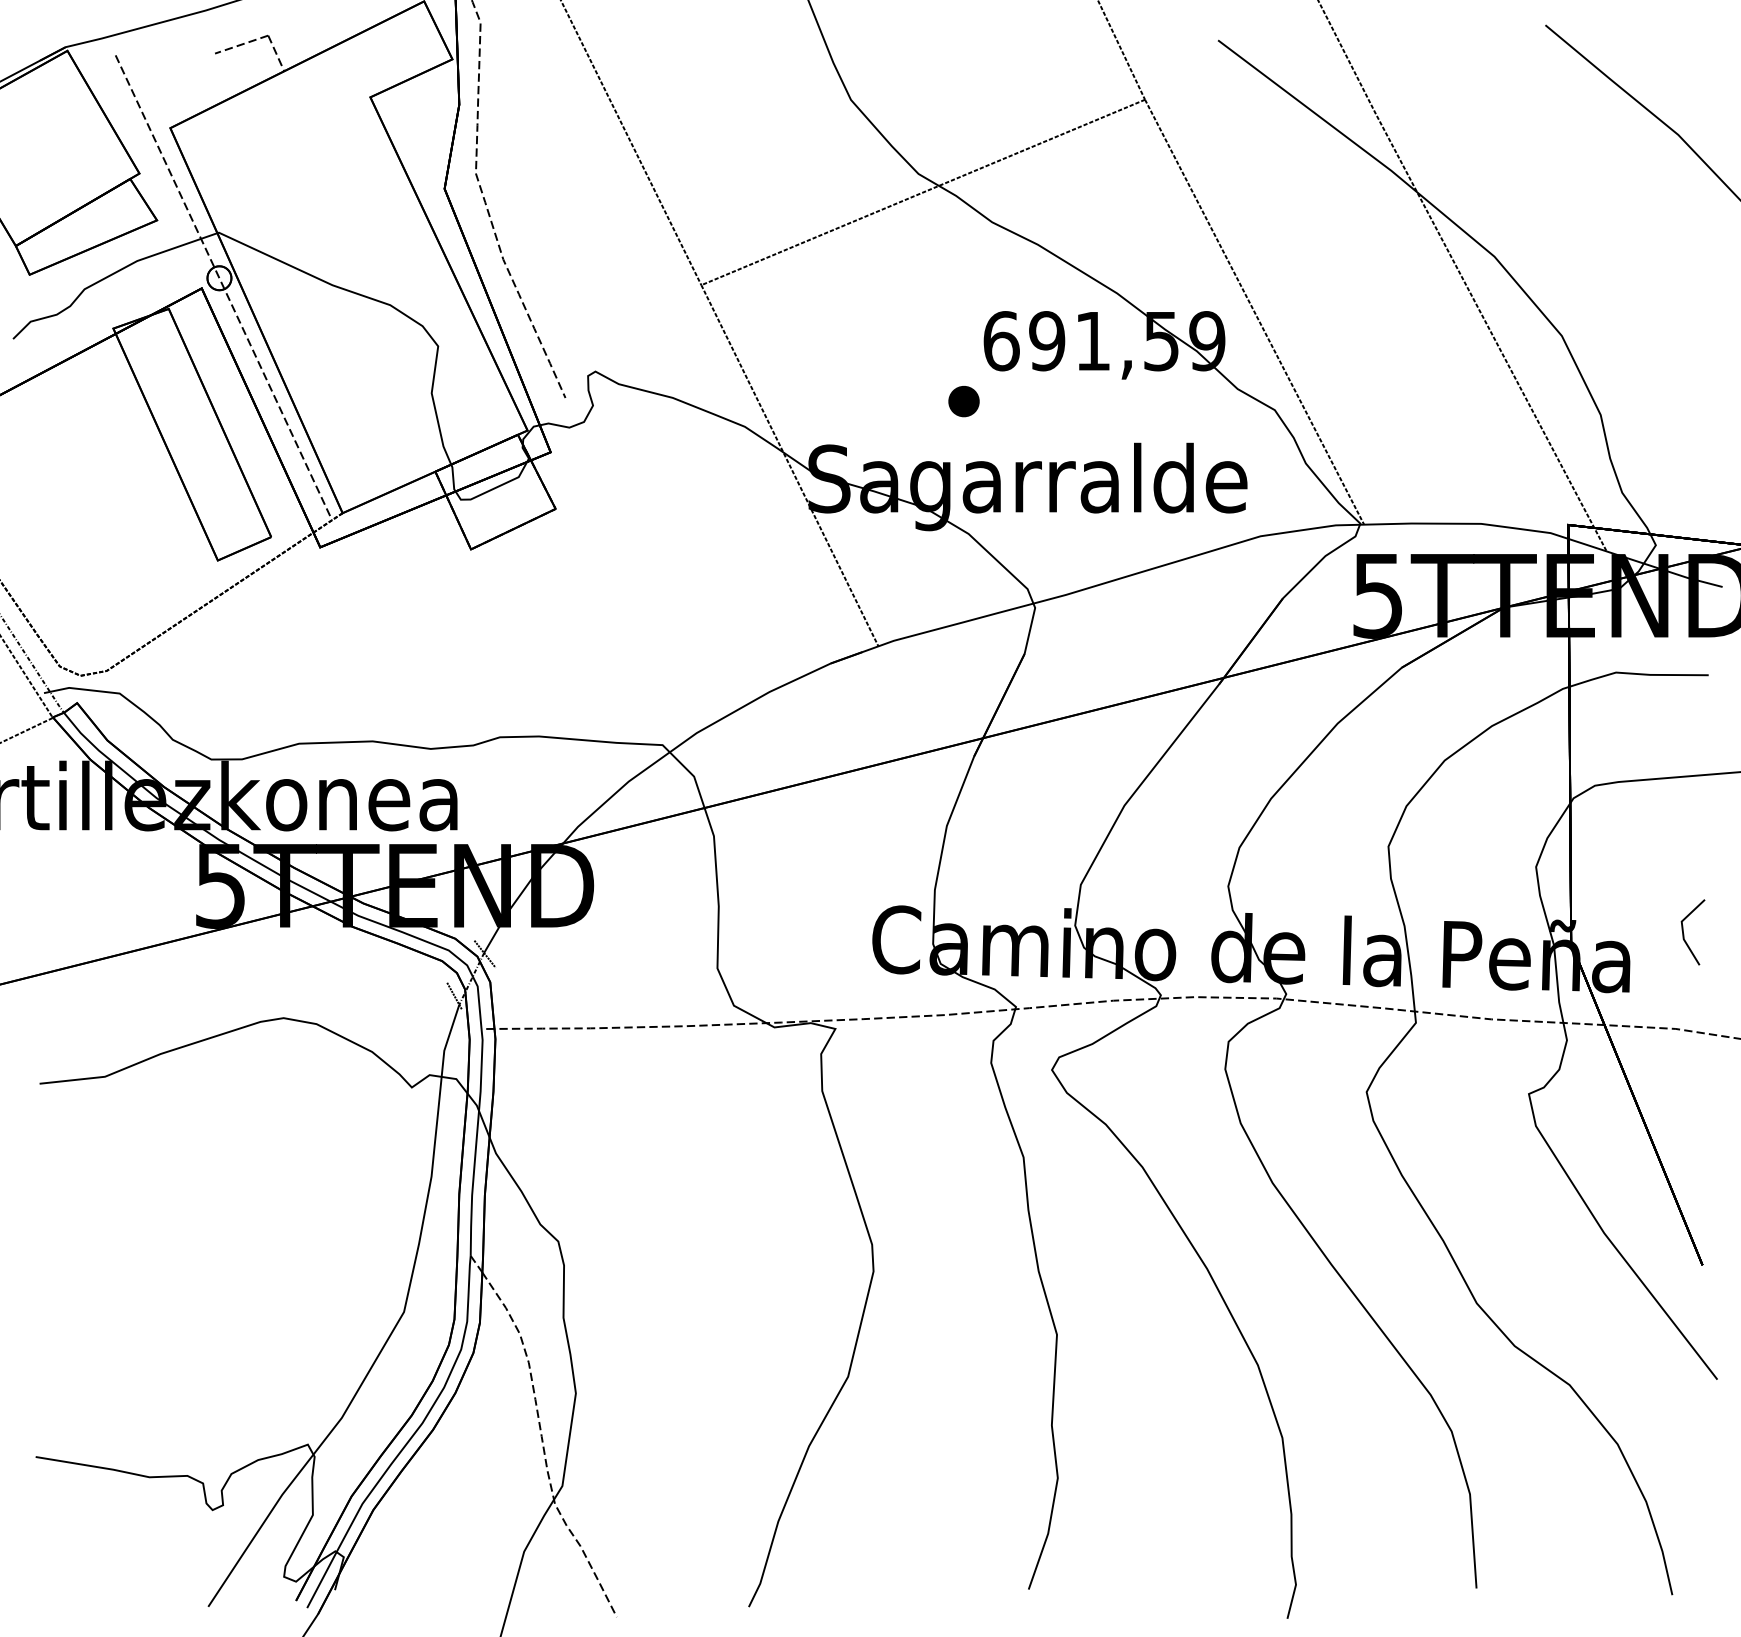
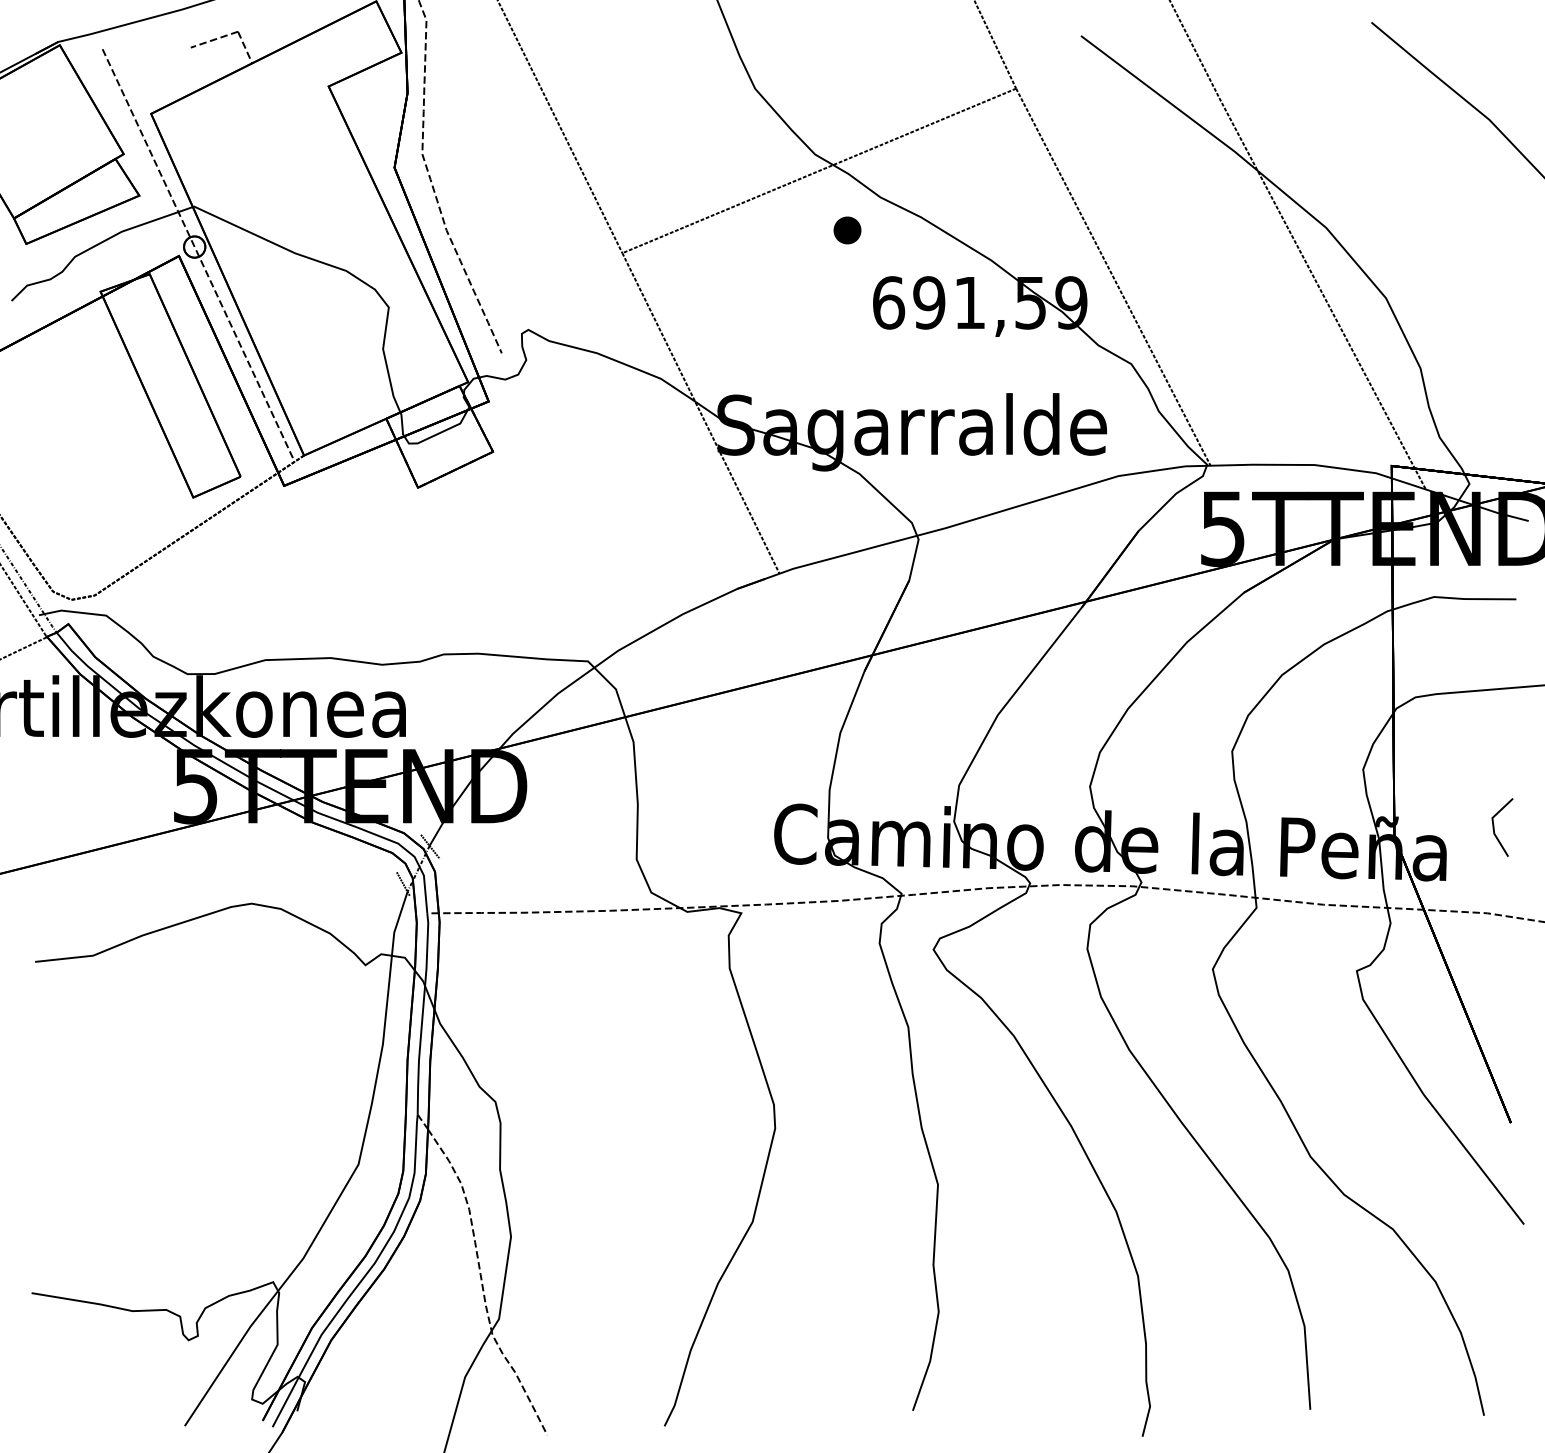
part: (964, 401) -> (847, 230), moved

